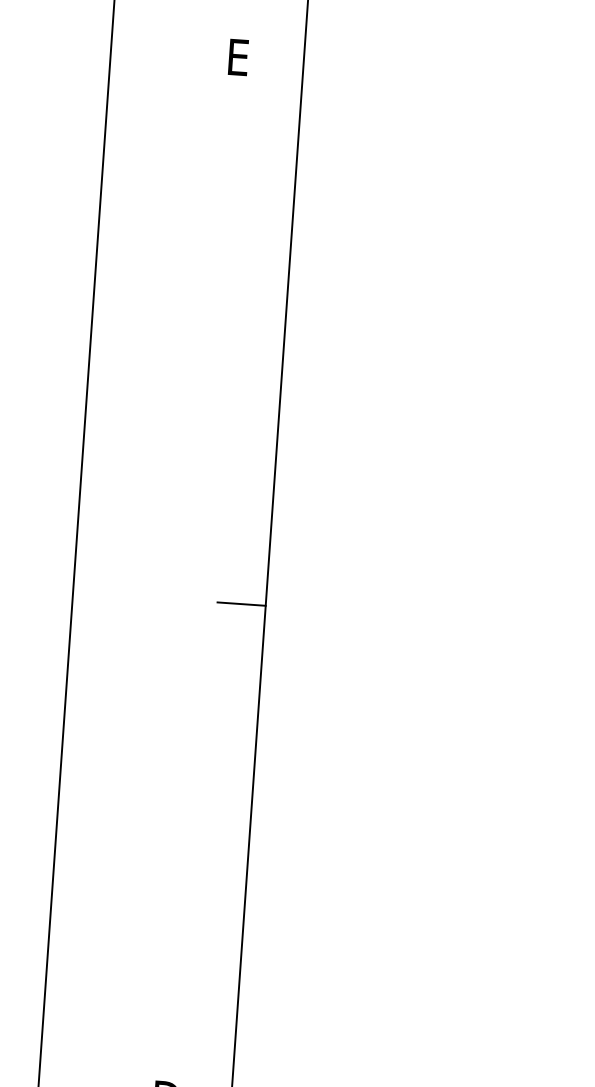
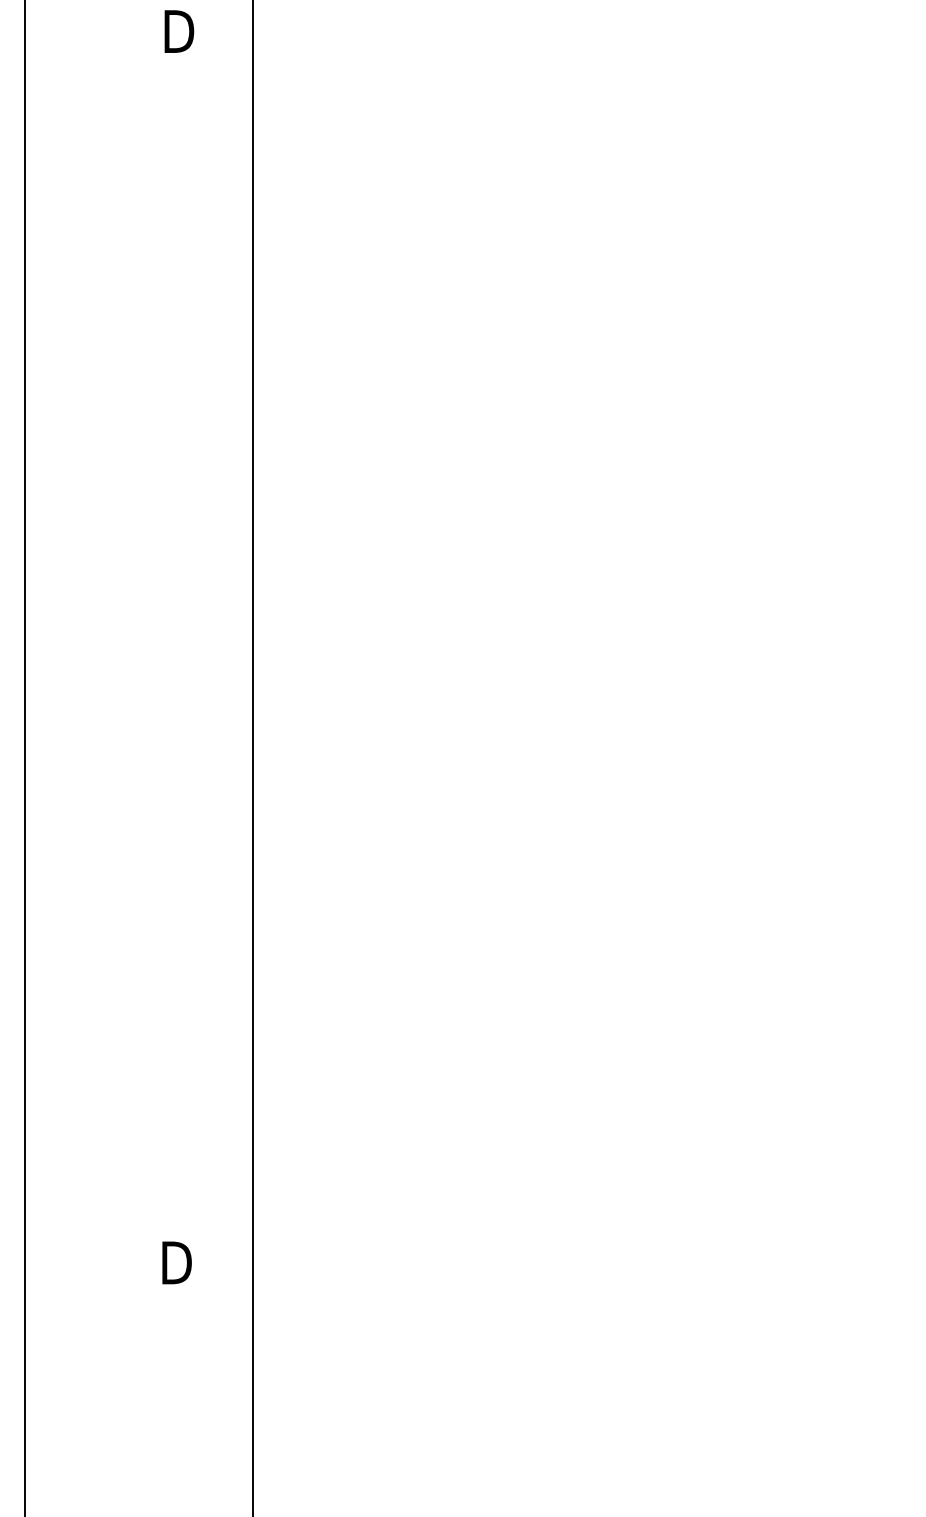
text: (241, 57) -> (179, 31), E -> D
line: (241, 604) -> (224, 674), removed

